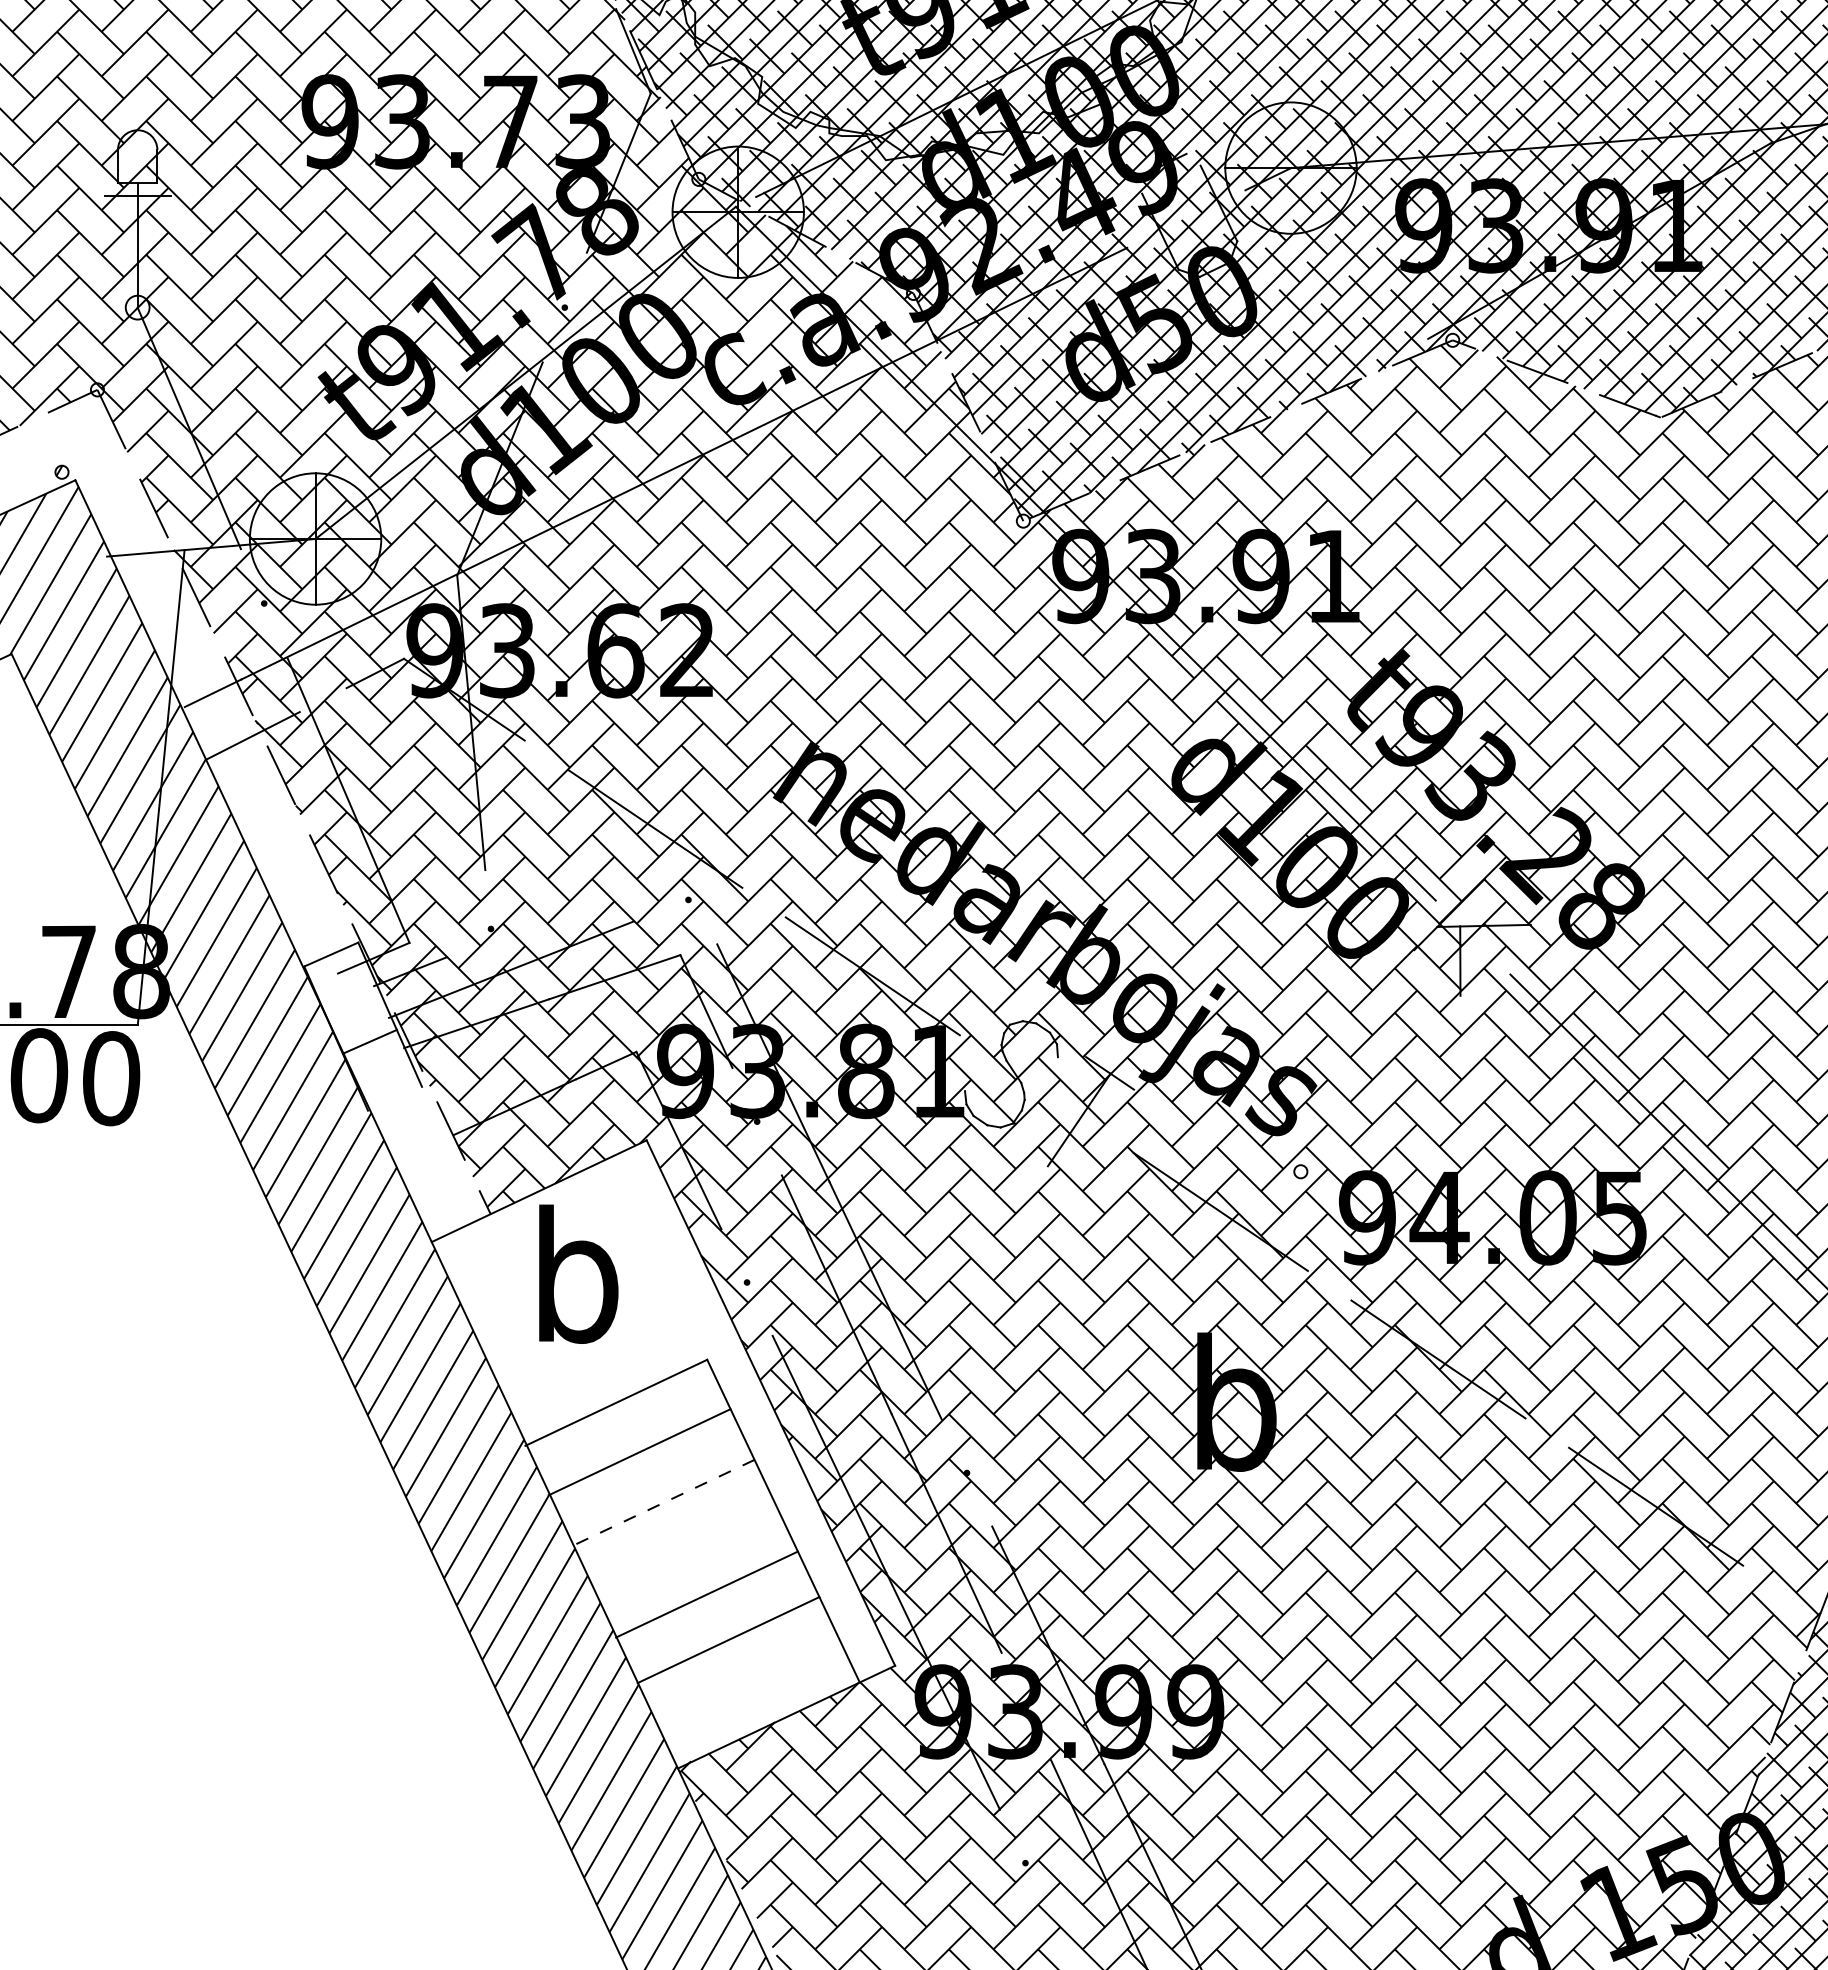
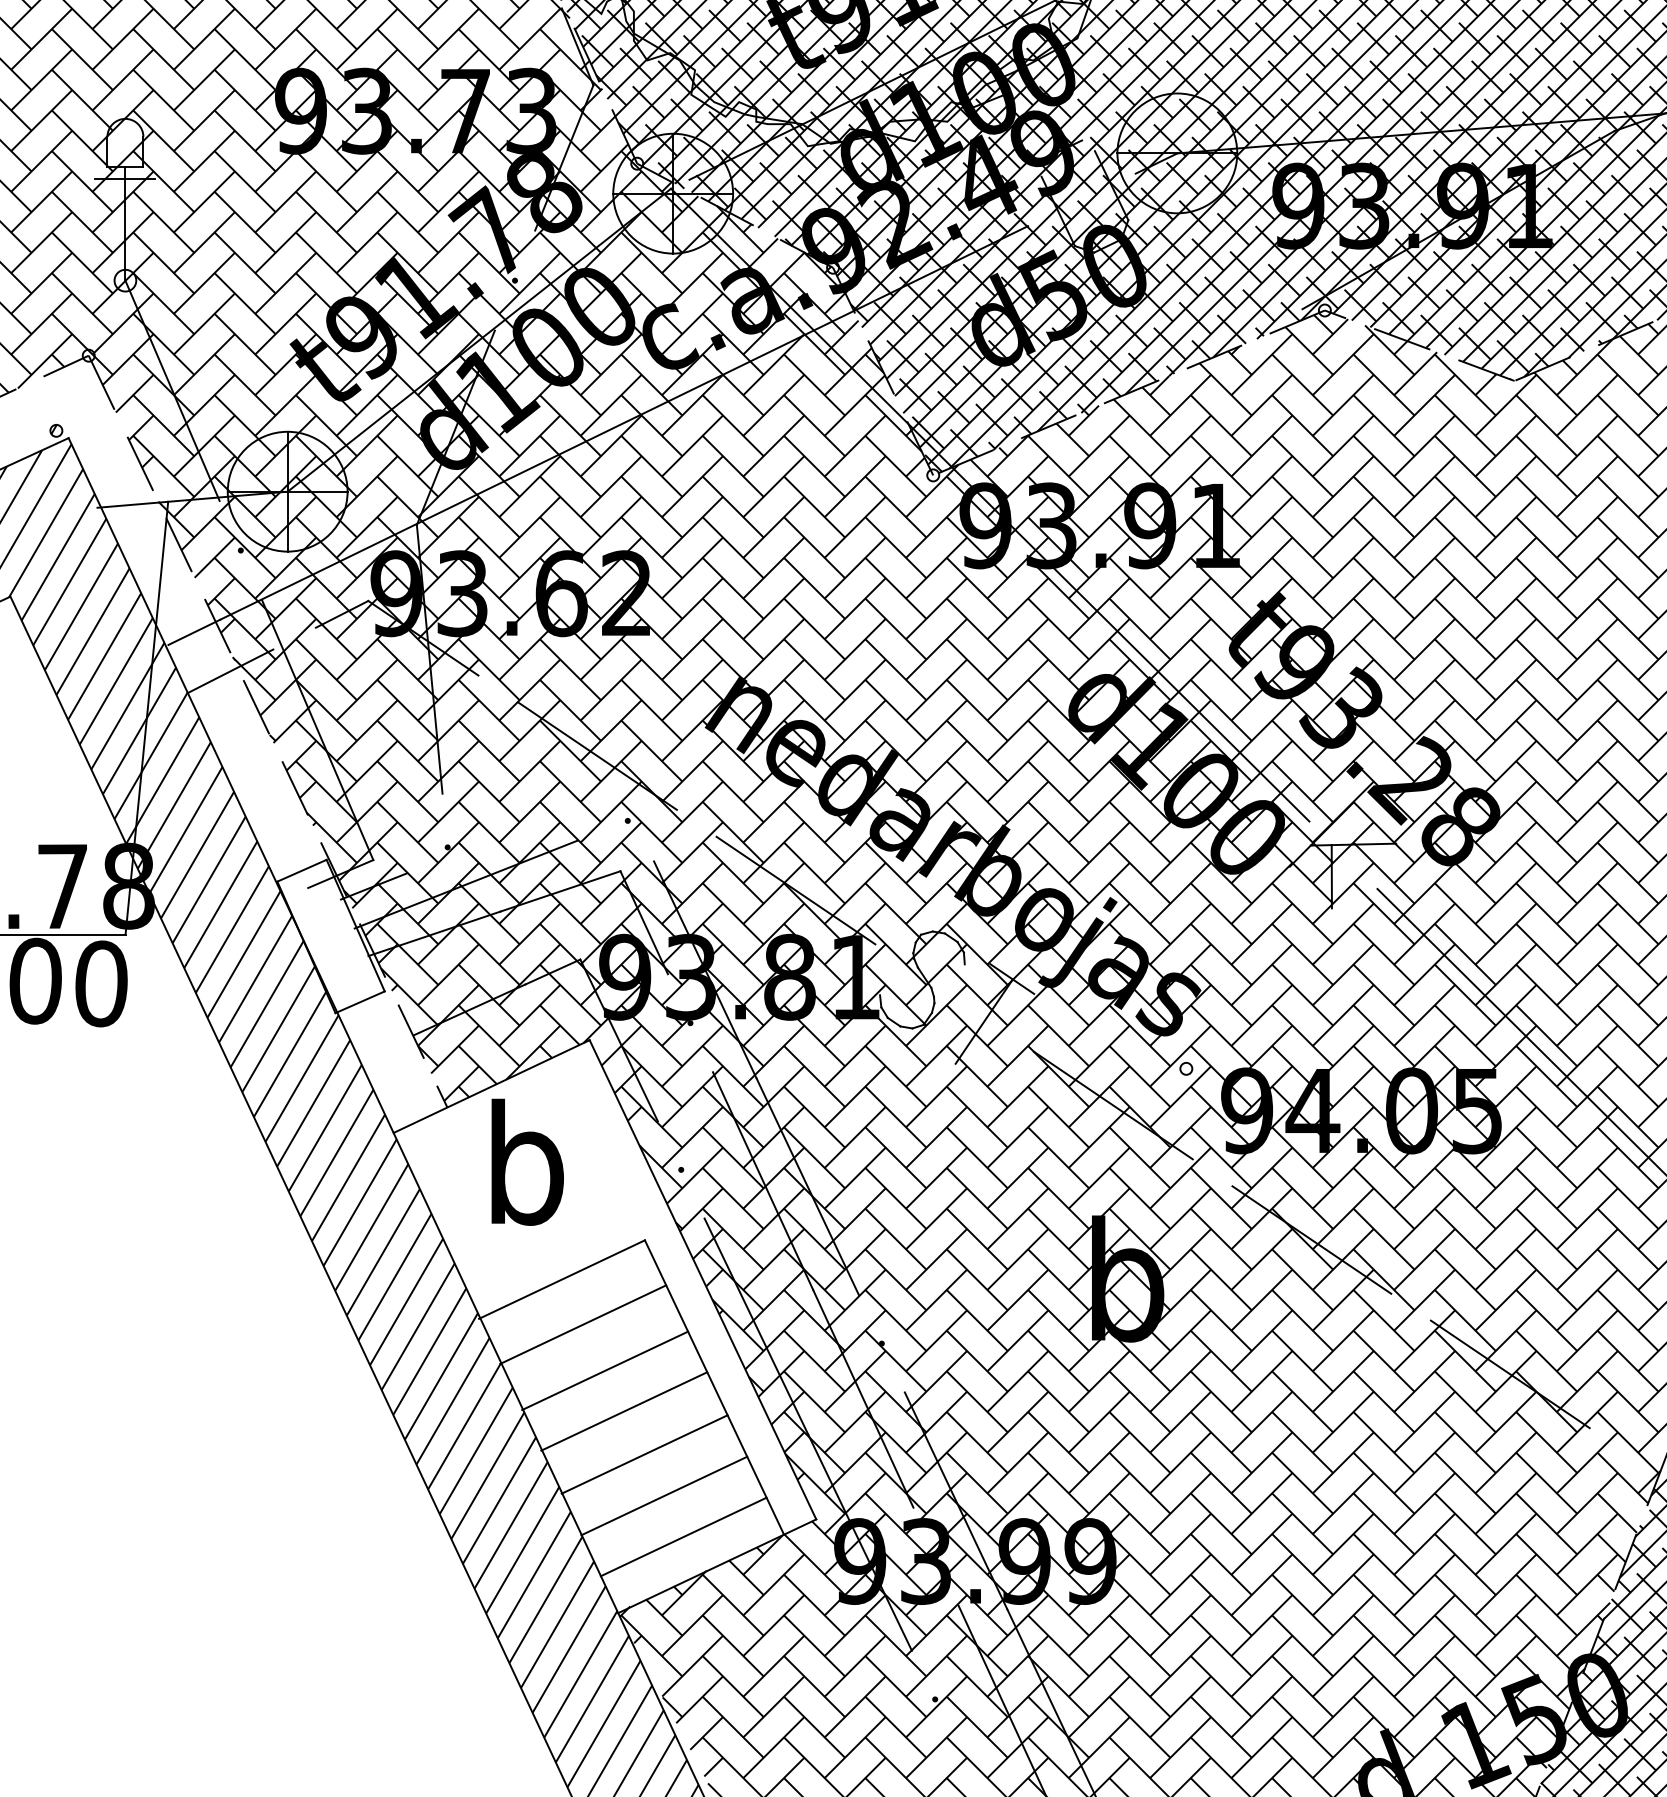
line: (370, 1041) -> (360, 1002), moved
line: (663, 1502) -> (605, 1370), dashed -> solid
line: (684, 1547) -> (624, 1411), added
line: (749, 1685) -> (683, 1537), added

